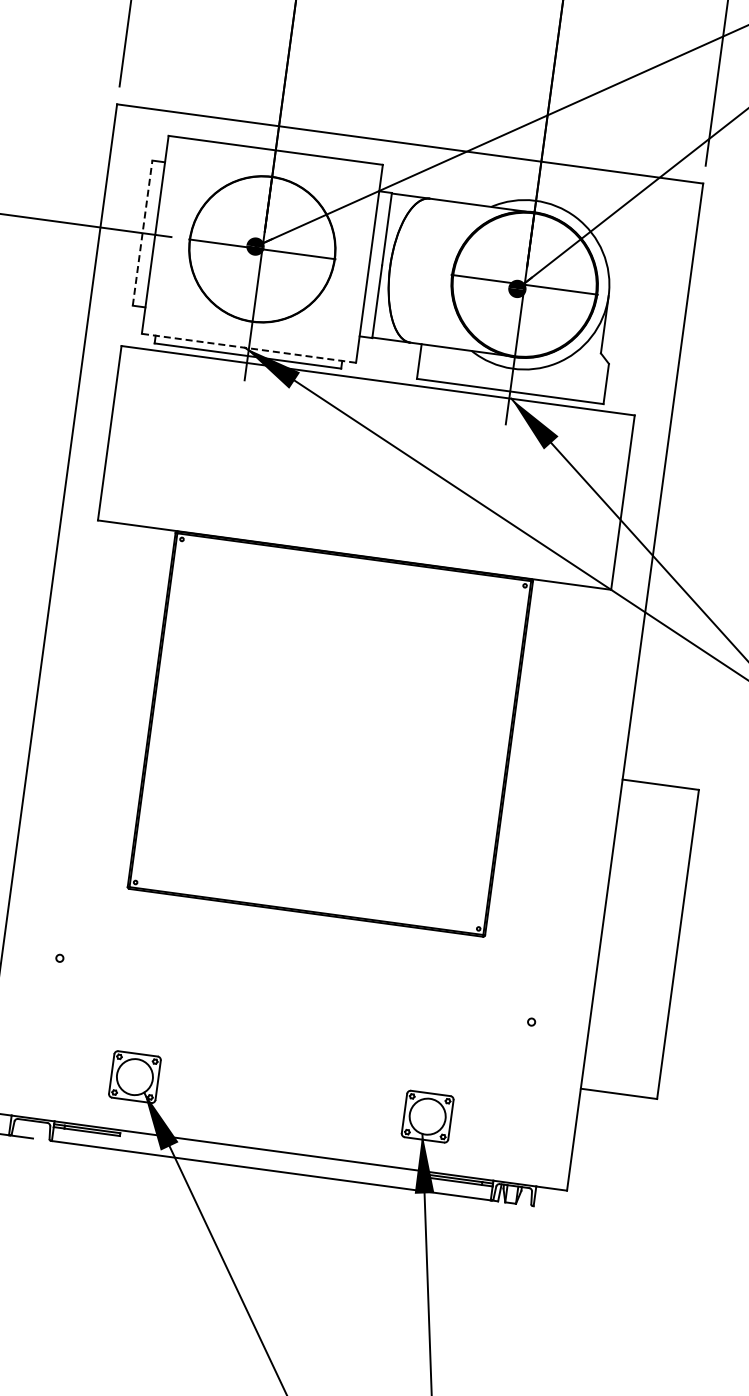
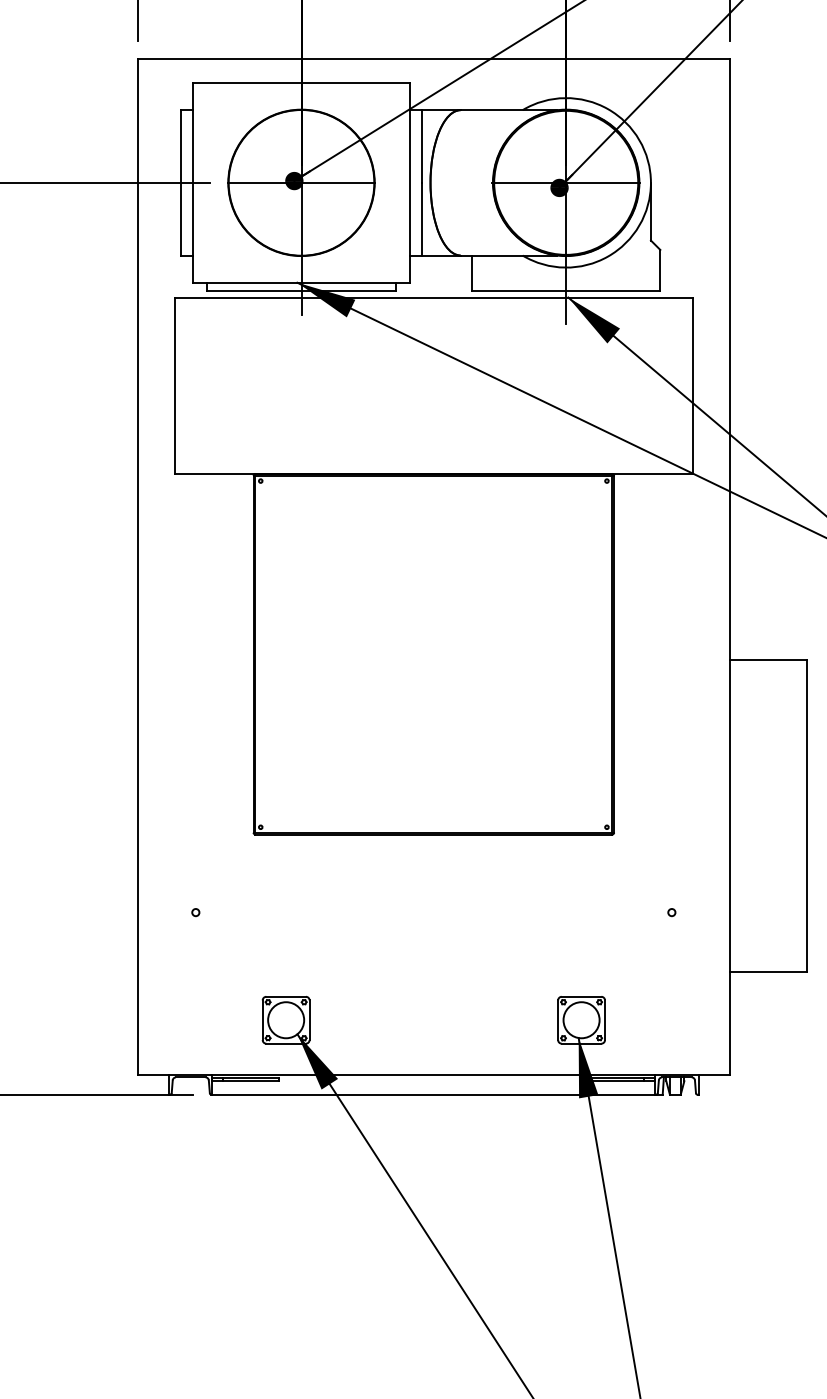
line: (142, 232) -> (180, 182), dashed -> solid
line: (249, 348) -> (301, 282), dashed -> solid

